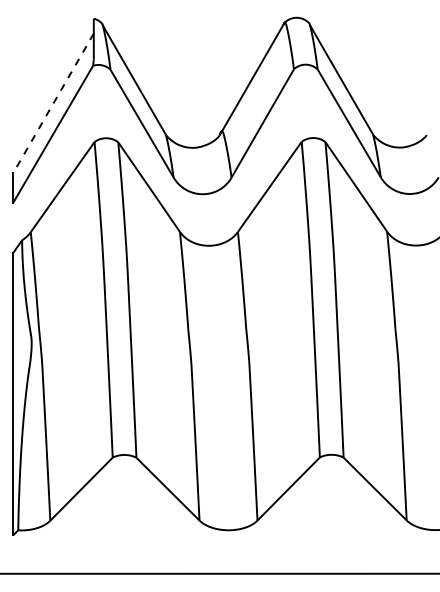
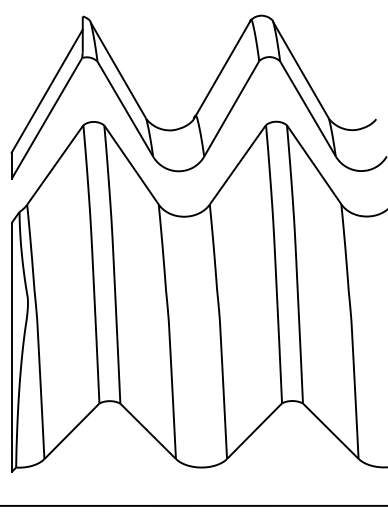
line: (53, 103) -> (47, 91), dashed -> solid

